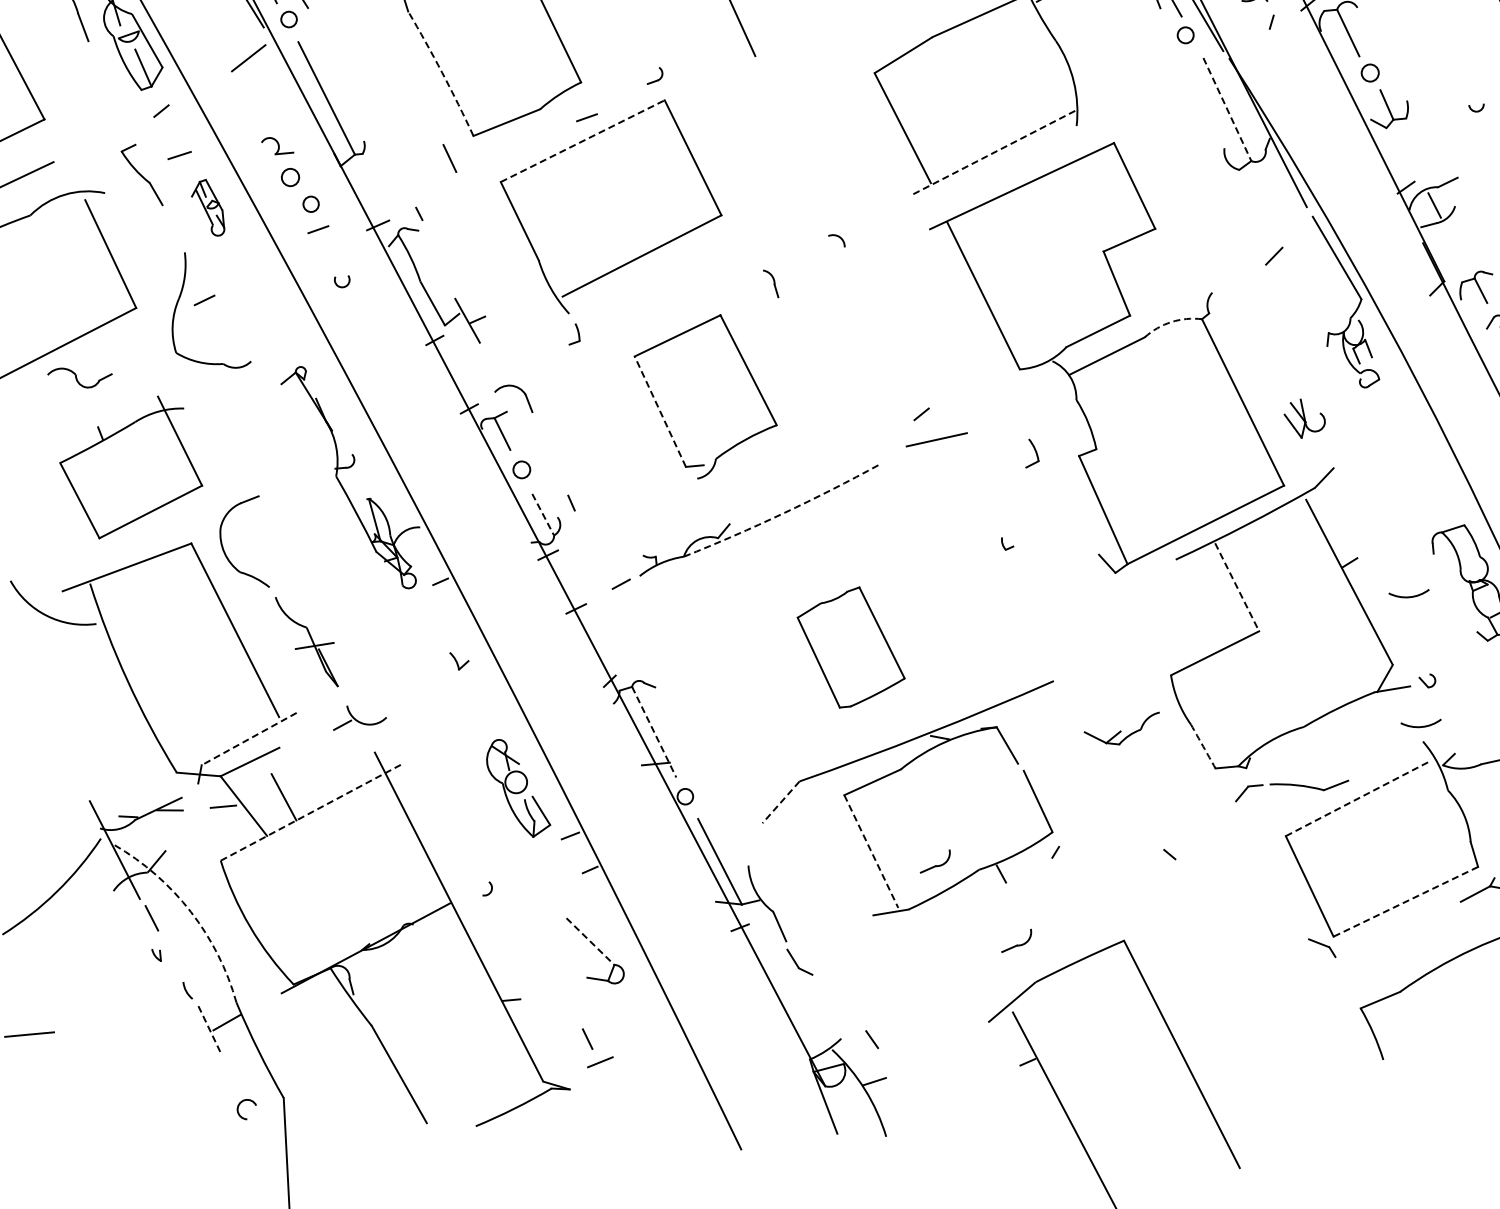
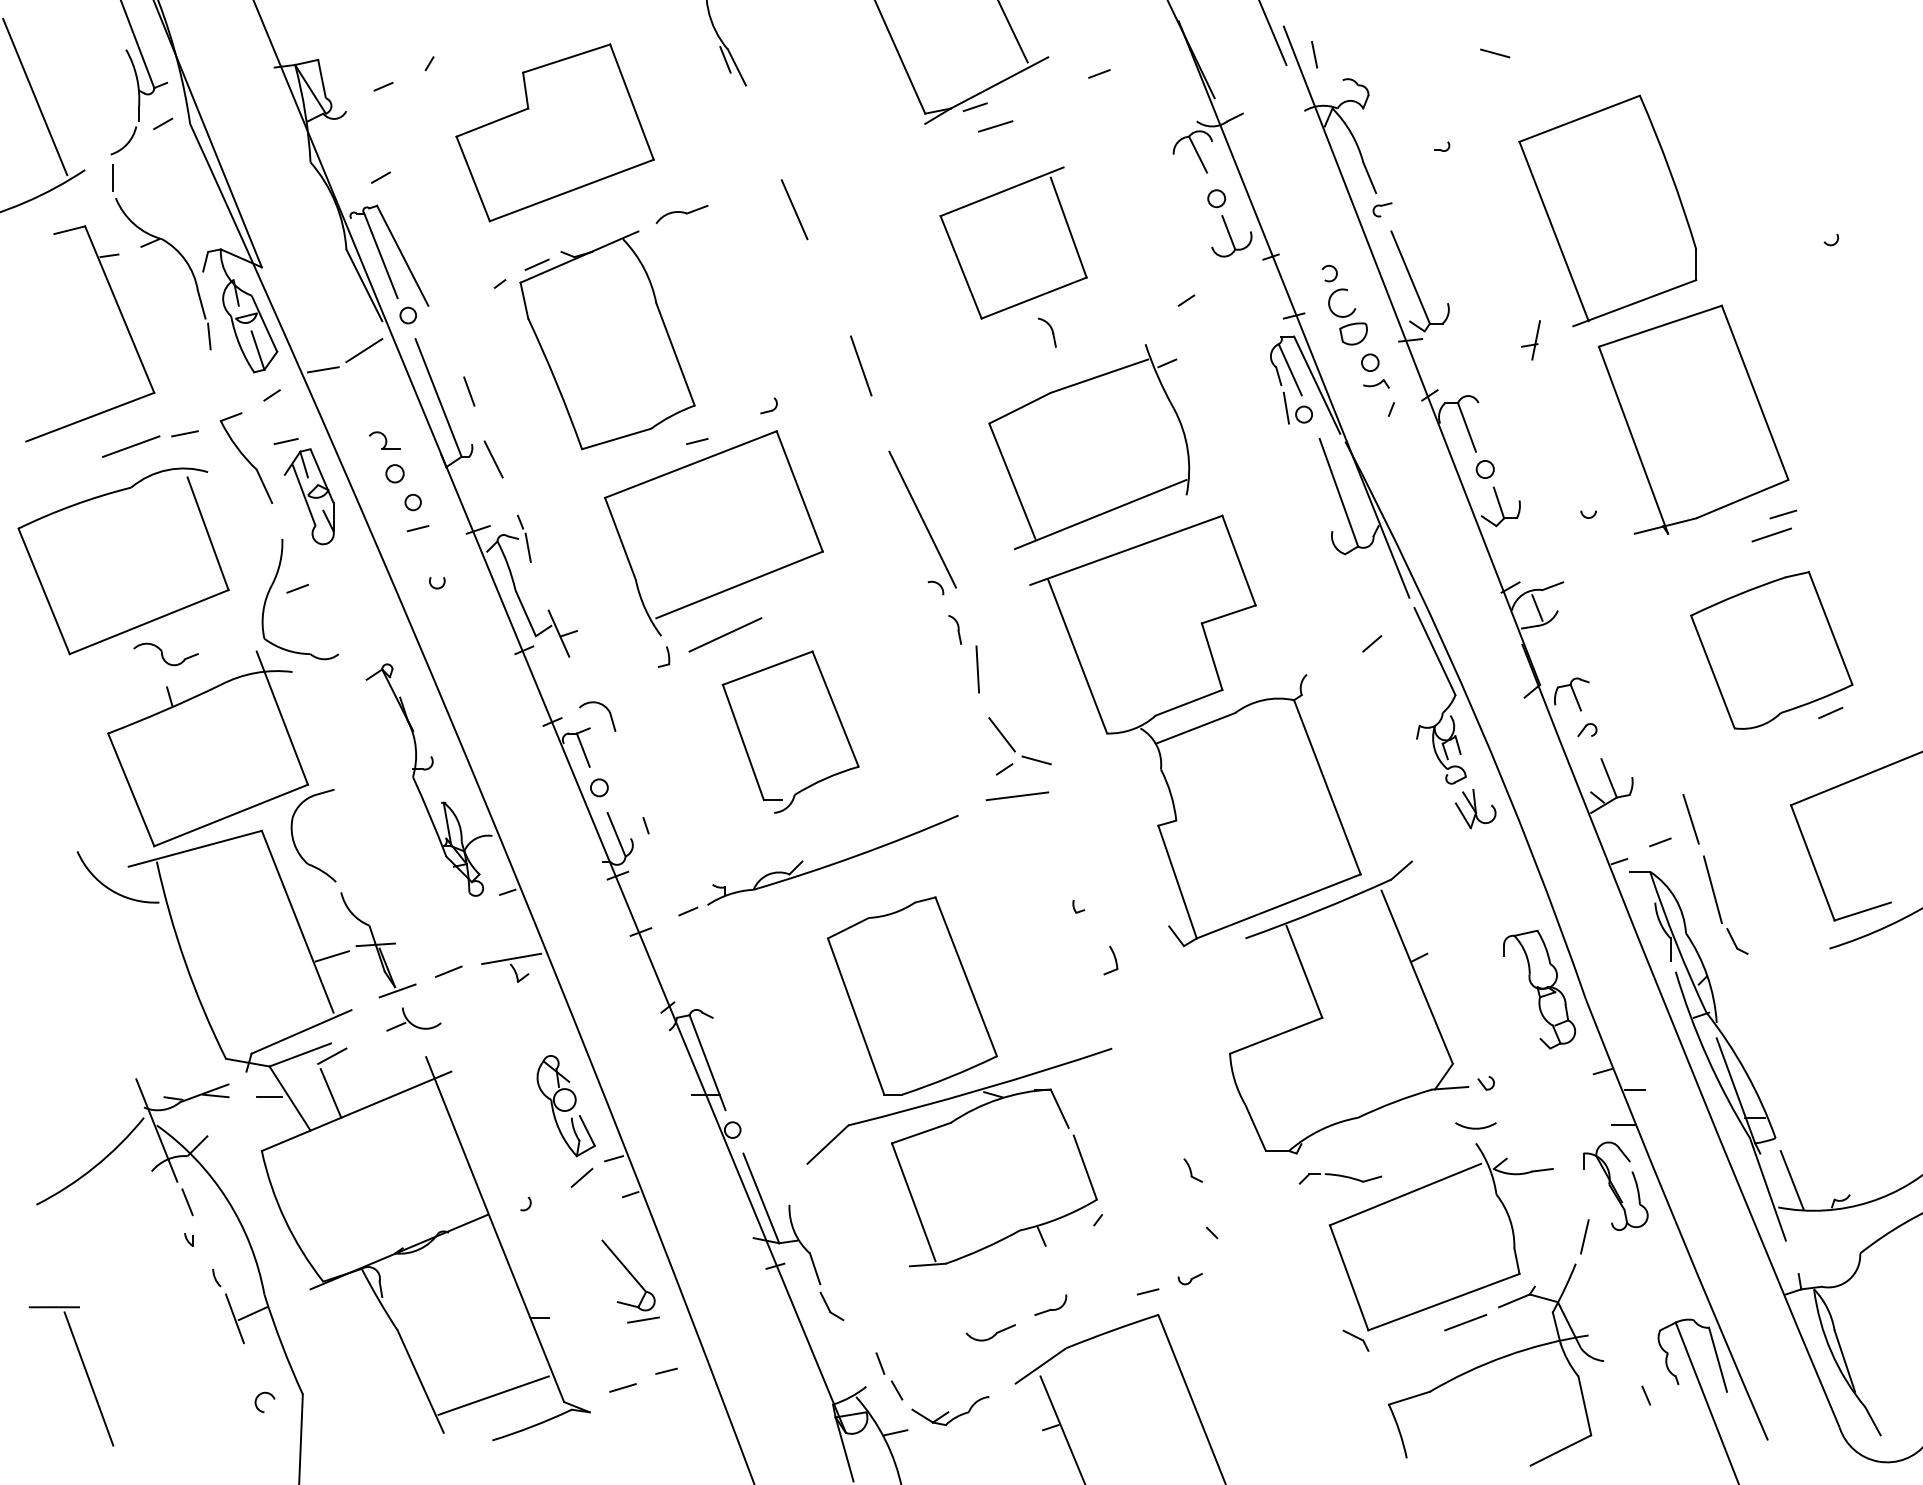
line: (1166, 29) -> (1285, 407), added
line: (94, 58) -> (209, 336), added
arc: (442, 73) -> (556, 383), dashed -> solid
line: (209, 80) -> (322, 369), added
line: (1228, 110) -> (1339, 493), dashed -> solid
line: (583, 141) -> (691, 464), dashed -> solid
line: (993, 153) -> (1100, 514), dashed -> solid
line: (386, 154) -> (493, 459), added
line: (78, 156) -> (184, 433), added
line: (450, 158) -> (469, 391), moved
line: (817, 174) -> (922, 519), added
part: (141, 175) -> (246, 457), size x1.43
part: (207, 207) -> (309, 496), size x1.67
line: (428, 238) -> (527, 547), added
part: (771, 283) -> (955, 629), moved
line: (632, 306) -> (725, 634), added
line: (885, 317) -> (977, 669), added
arc: (1171, 322) -> (1263, 700), dashed -> solid
line: (915, 380) -> (1001, 734), added
line: (952, 402) -> (1036, 760), added
line: (660, 411) -> (743, 742), dashed -> solid
part: (1304, 418) -> (1475, 809), moved
part: (1031, 453) -> (1110, 960), moved
part: (129, 466) -> (207, 748), size x1.43
arc: (783, 513) -> (857, 855), dashed -> solid
line: (543, 514) -> (616, 834), dashed -> solid
line: (1237, 588) -> (1304, 972), dashed -> solid
arc: (1408, 596) -> (1475, 996), removed
part: (851, 646) -> (912, 995), size x1.67
line: (450, 647) -> (511, 958), added
line: (271, 661) -> (331, 956), added
line: (389, 665) -> (448, 971), added
line: (340, 689) -> (397, 990), added
part: (1122, 729) -> (950, 1410), moved
line: (654, 732) -> (707, 1062), dashed -> solid
line: (249, 739) -> (301, 1032), dashed -> solid
arc: (1203, 747) -> (1255, 1128), dashed -> solid
line: (281, 759) -> (332, 1055), added
part: (1291, 788) -> (1340, 1178), size x0.71
part: (1144, 794) -> (1192, 1170), added
line: (1357, 798) -> (1405, 1194), dashed -> solid
line: (780, 802) -> (827, 1144), dashed -> solid
line: (310, 812) -> (356, 1111), dashed -> solid
line: (871, 851) -> (913, 1202), dashed -> solid
line: (539, 857) -> (581, 1177), added
part: (934, 860) -> (976, 1217), removed
part: (1151, 902) -> (1189, 1279), added
line: (1405, 902) -> (1443, 1302), dashed -> solid
arc: (191, 911) -> (227, 1199), dashed -> solid
line: (1112, 918) -> (1148, 1291), added
line: (1429, 919) -> (1465, 1322), added
line: (590, 941) -> (624, 1266), dashed -> solid
part: (959, 973) -> (990, 1332), added
line: (614, 992) -> (643, 1319), added
line: (209, 1029) -> (234, 1318), dashed -> solid
line: (587, 1039) -> (880, 1363), moved
line: (641, 1040) -> (666, 1370), added
line: (472, 1081) -> (493, 1395), added
line: (69, 1102) -> (88, 1378), added

